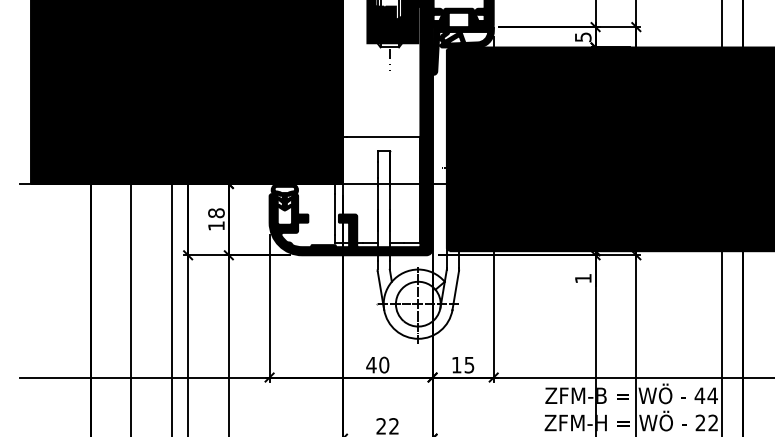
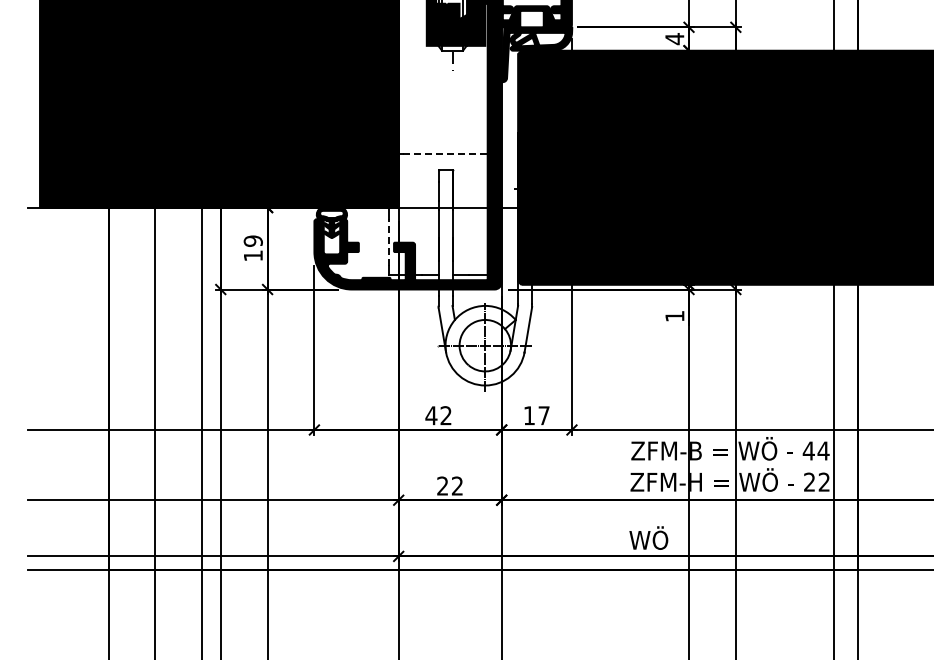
text: (582, 37) -> (674, 39), 5 -> 4
line: (384, 136) -> (446, 153), solid -> dashed
text: (216, 212) -> (253, 240), 18 -> 19
line: (334, 214) -> (389, 242), solid -> dashed
text: (383, 364) -> (445, 415), 40 -> 42
text: (468, 364) -> (543, 415), 15 -> 17

